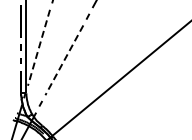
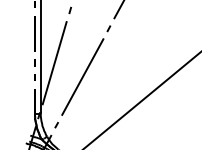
line: (39, 47) -> (55, 62), dashed -> solid
line: (64, 60) -> (82, 77), dashed -> solid

